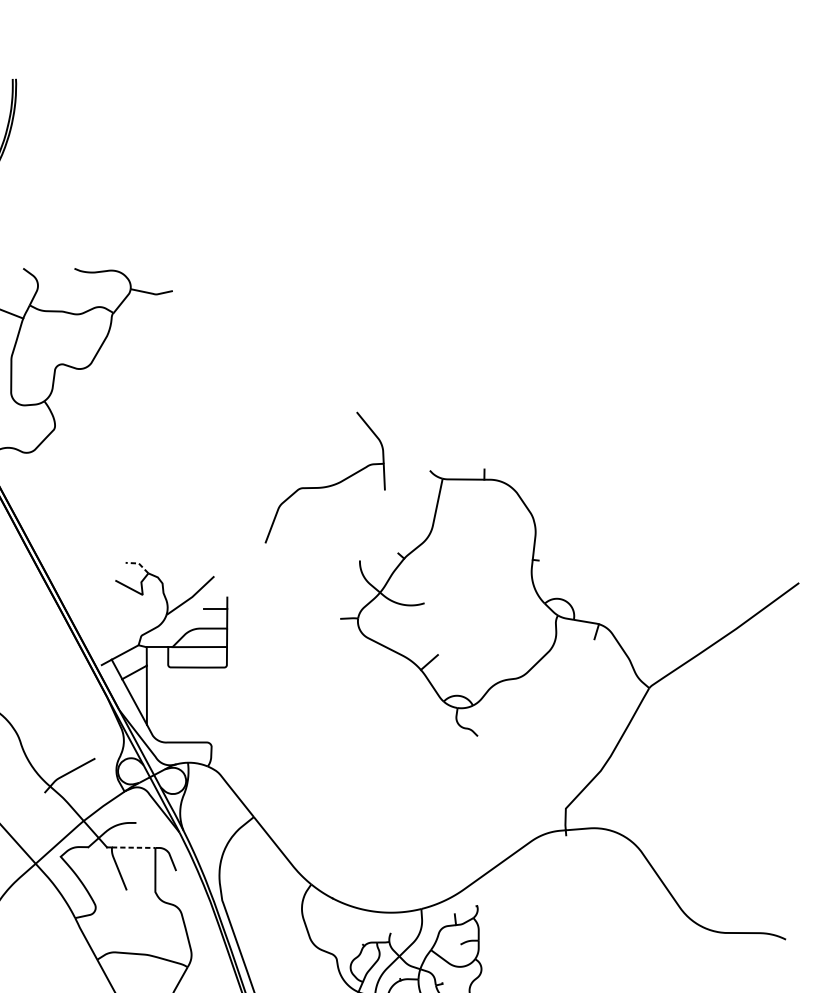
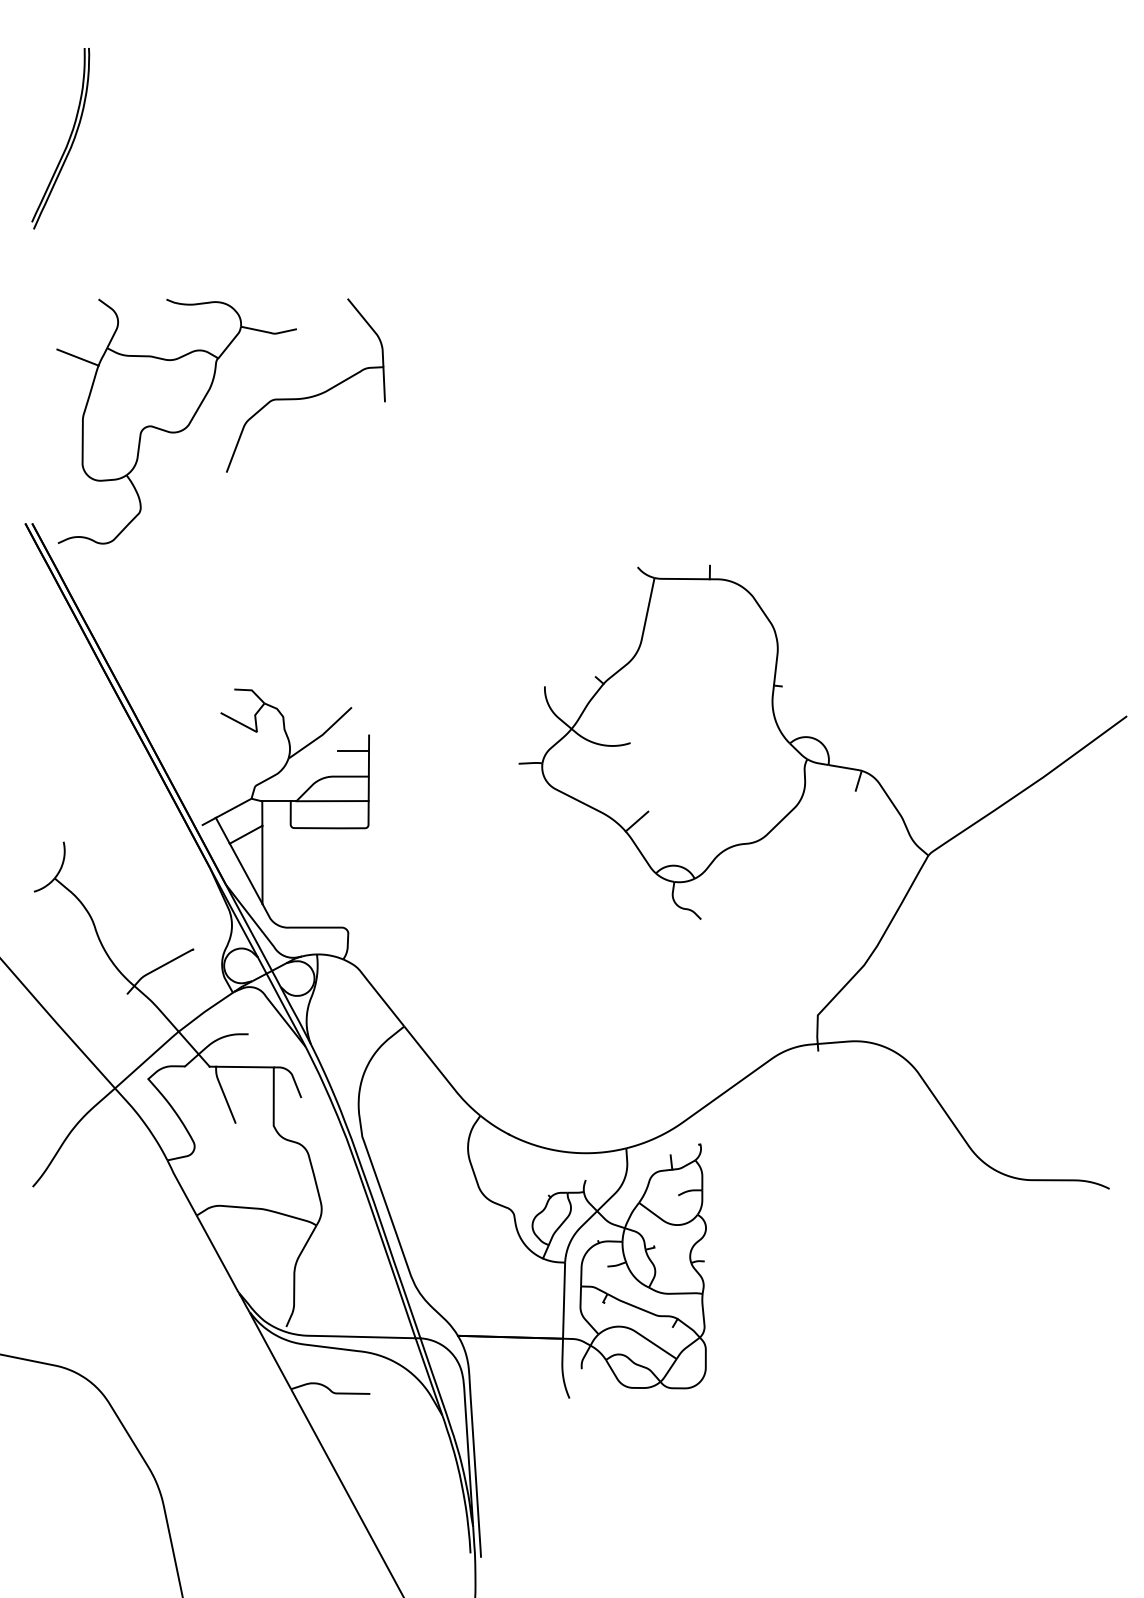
part: (326, 485) -> (307, 396), moved
line: (138, 563) -> (251, 690), dashed -> solid
line: (133, 848) -> (244, 1067), dashed -> solid

